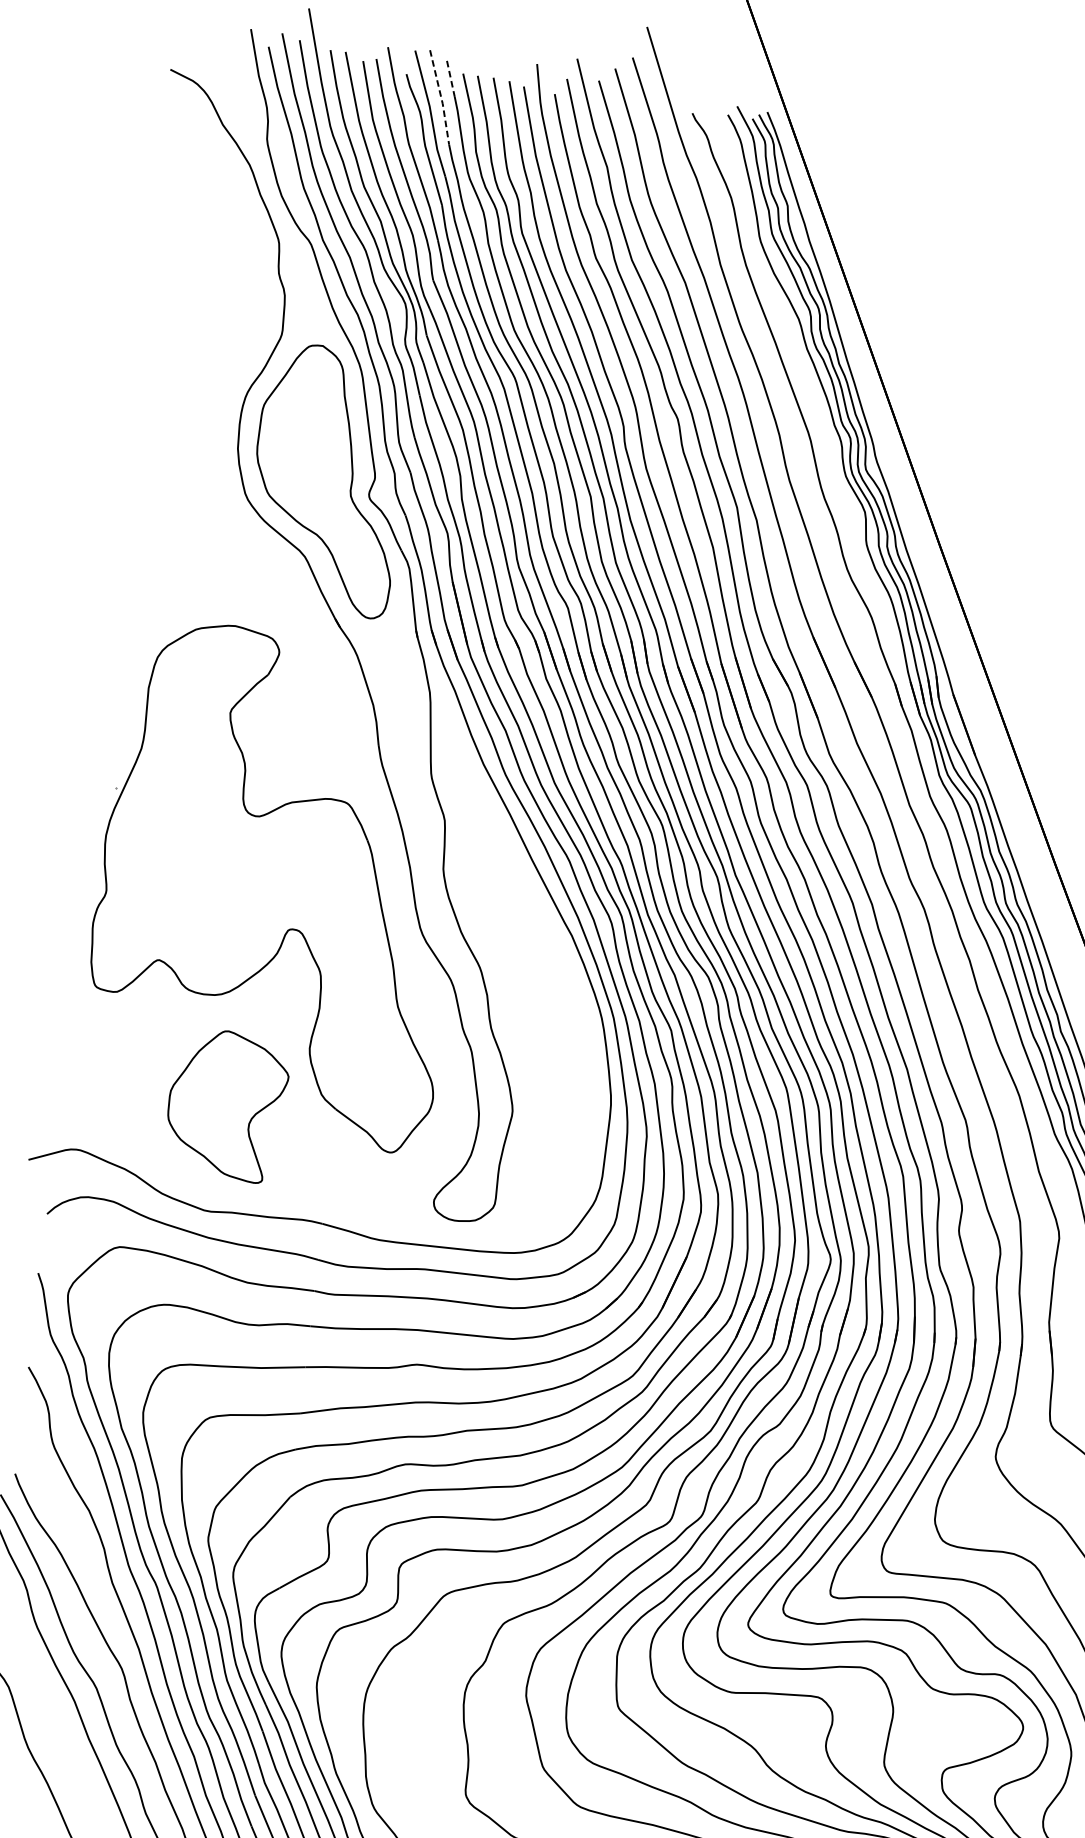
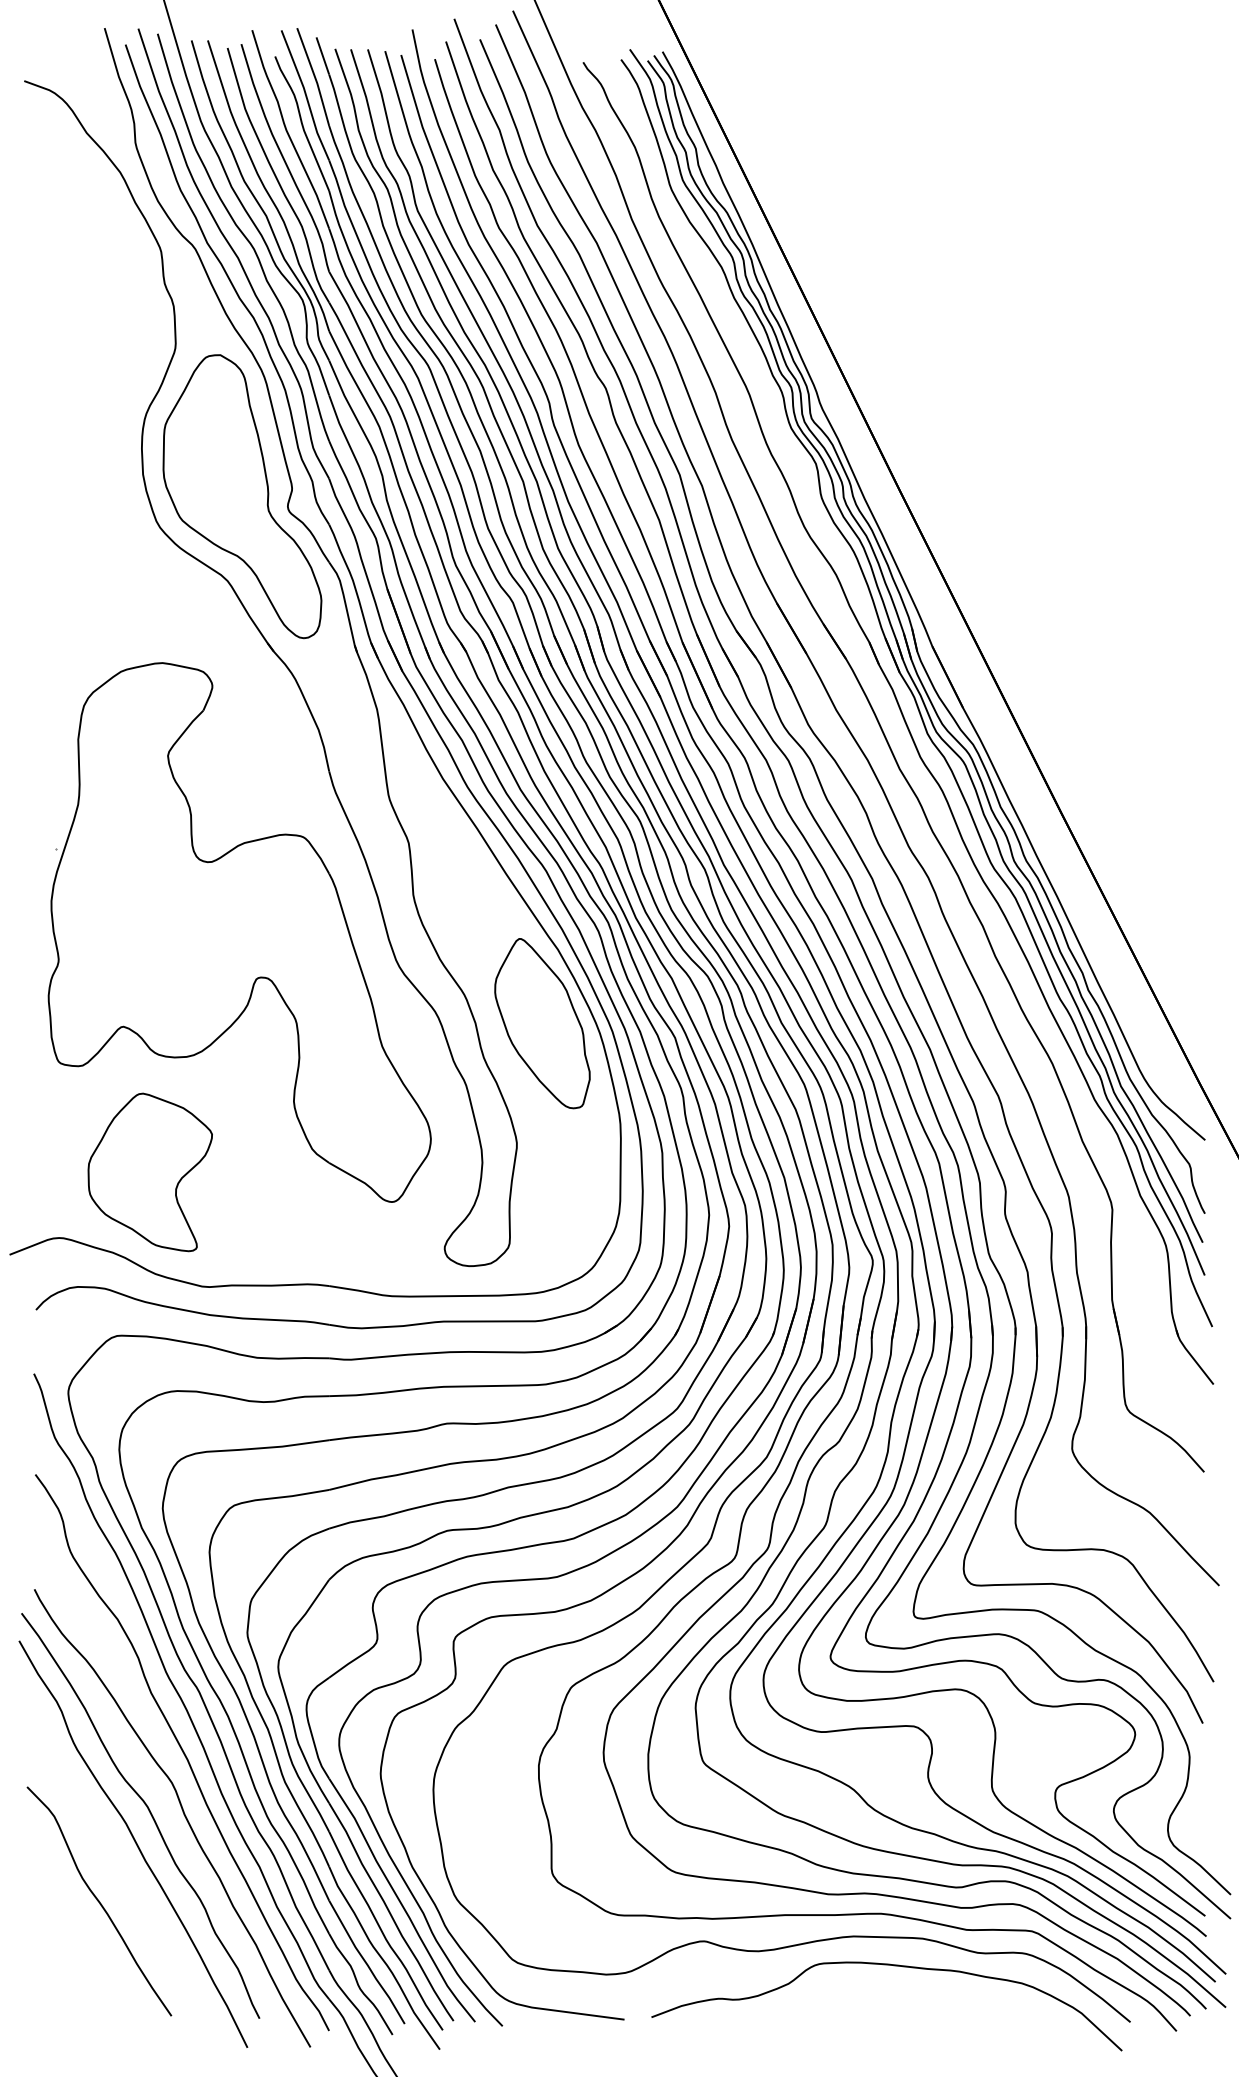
line: (450, 78) -> (322, 55), dashed -> solid
line: (441, 98) -> (315, 77), dashed -> solid
part: (549, 1002) -> (542, 1023), added
part: (226, 1105) -> (149, 1172), moved

